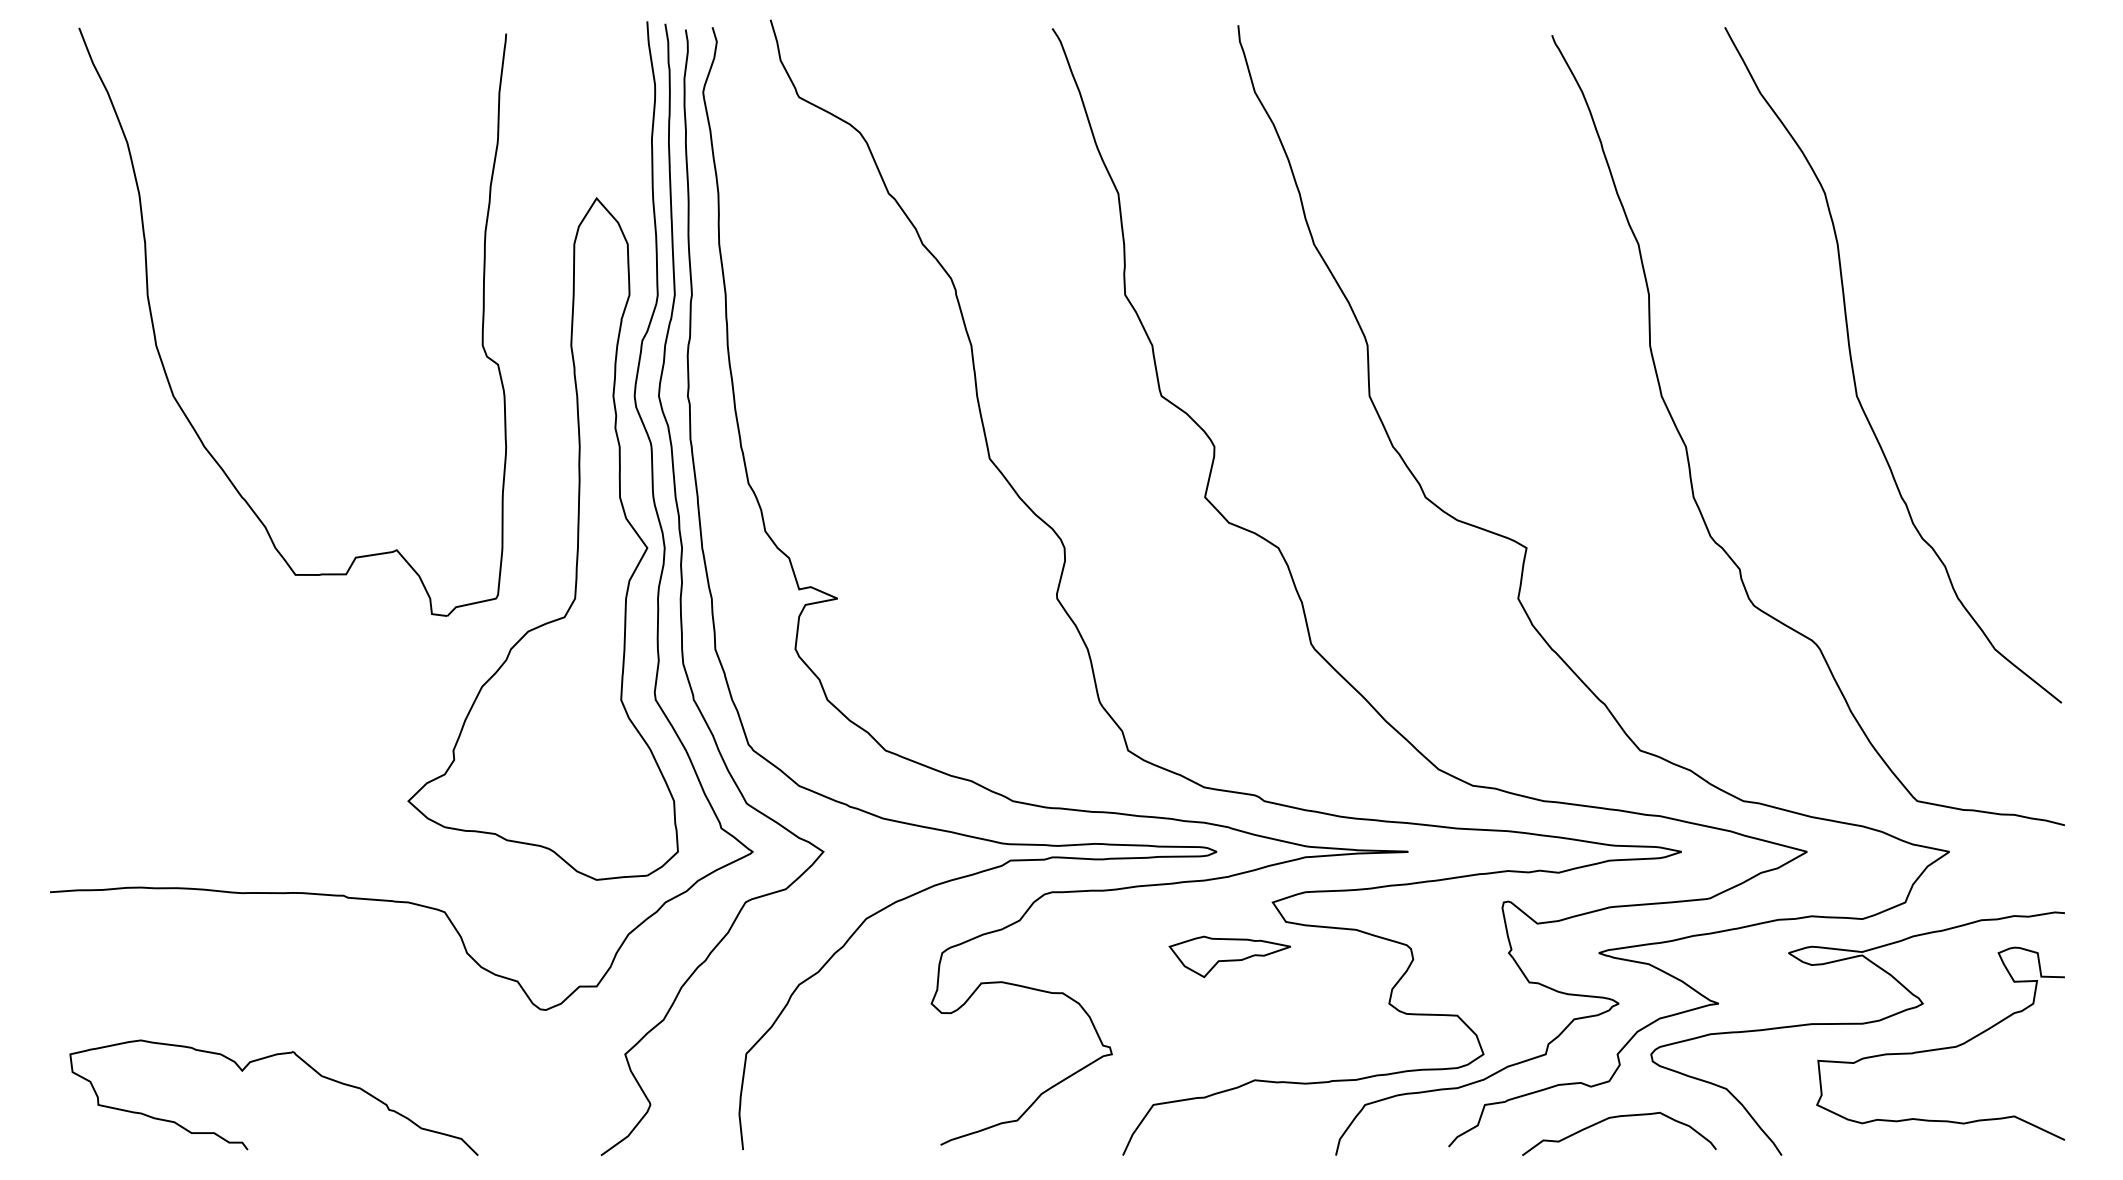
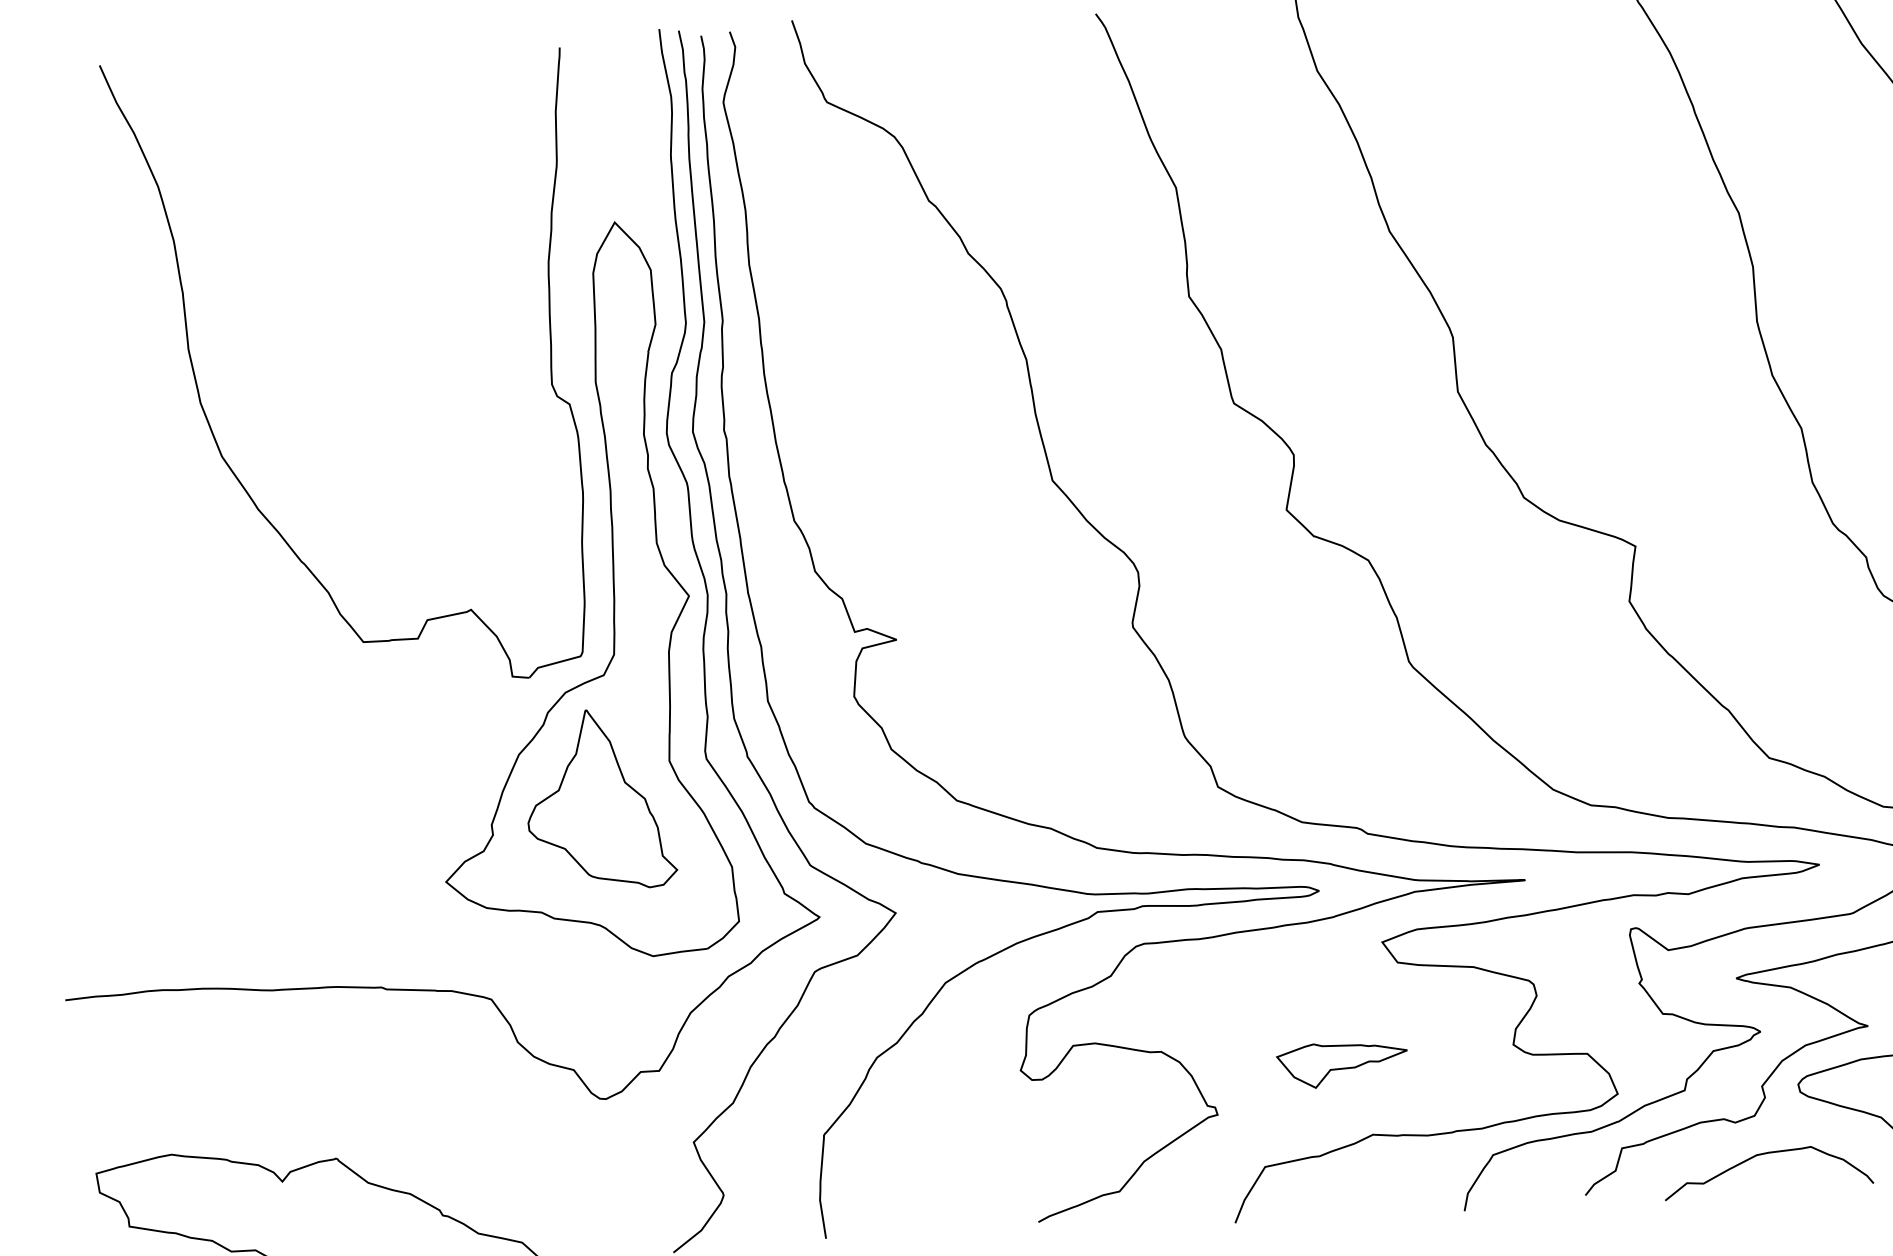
part: (163, 363) -> (209, 421), moved
part: (555, 732) -> (600, 799), added
part: (1229, 956) -> (1341, 1064), moved

